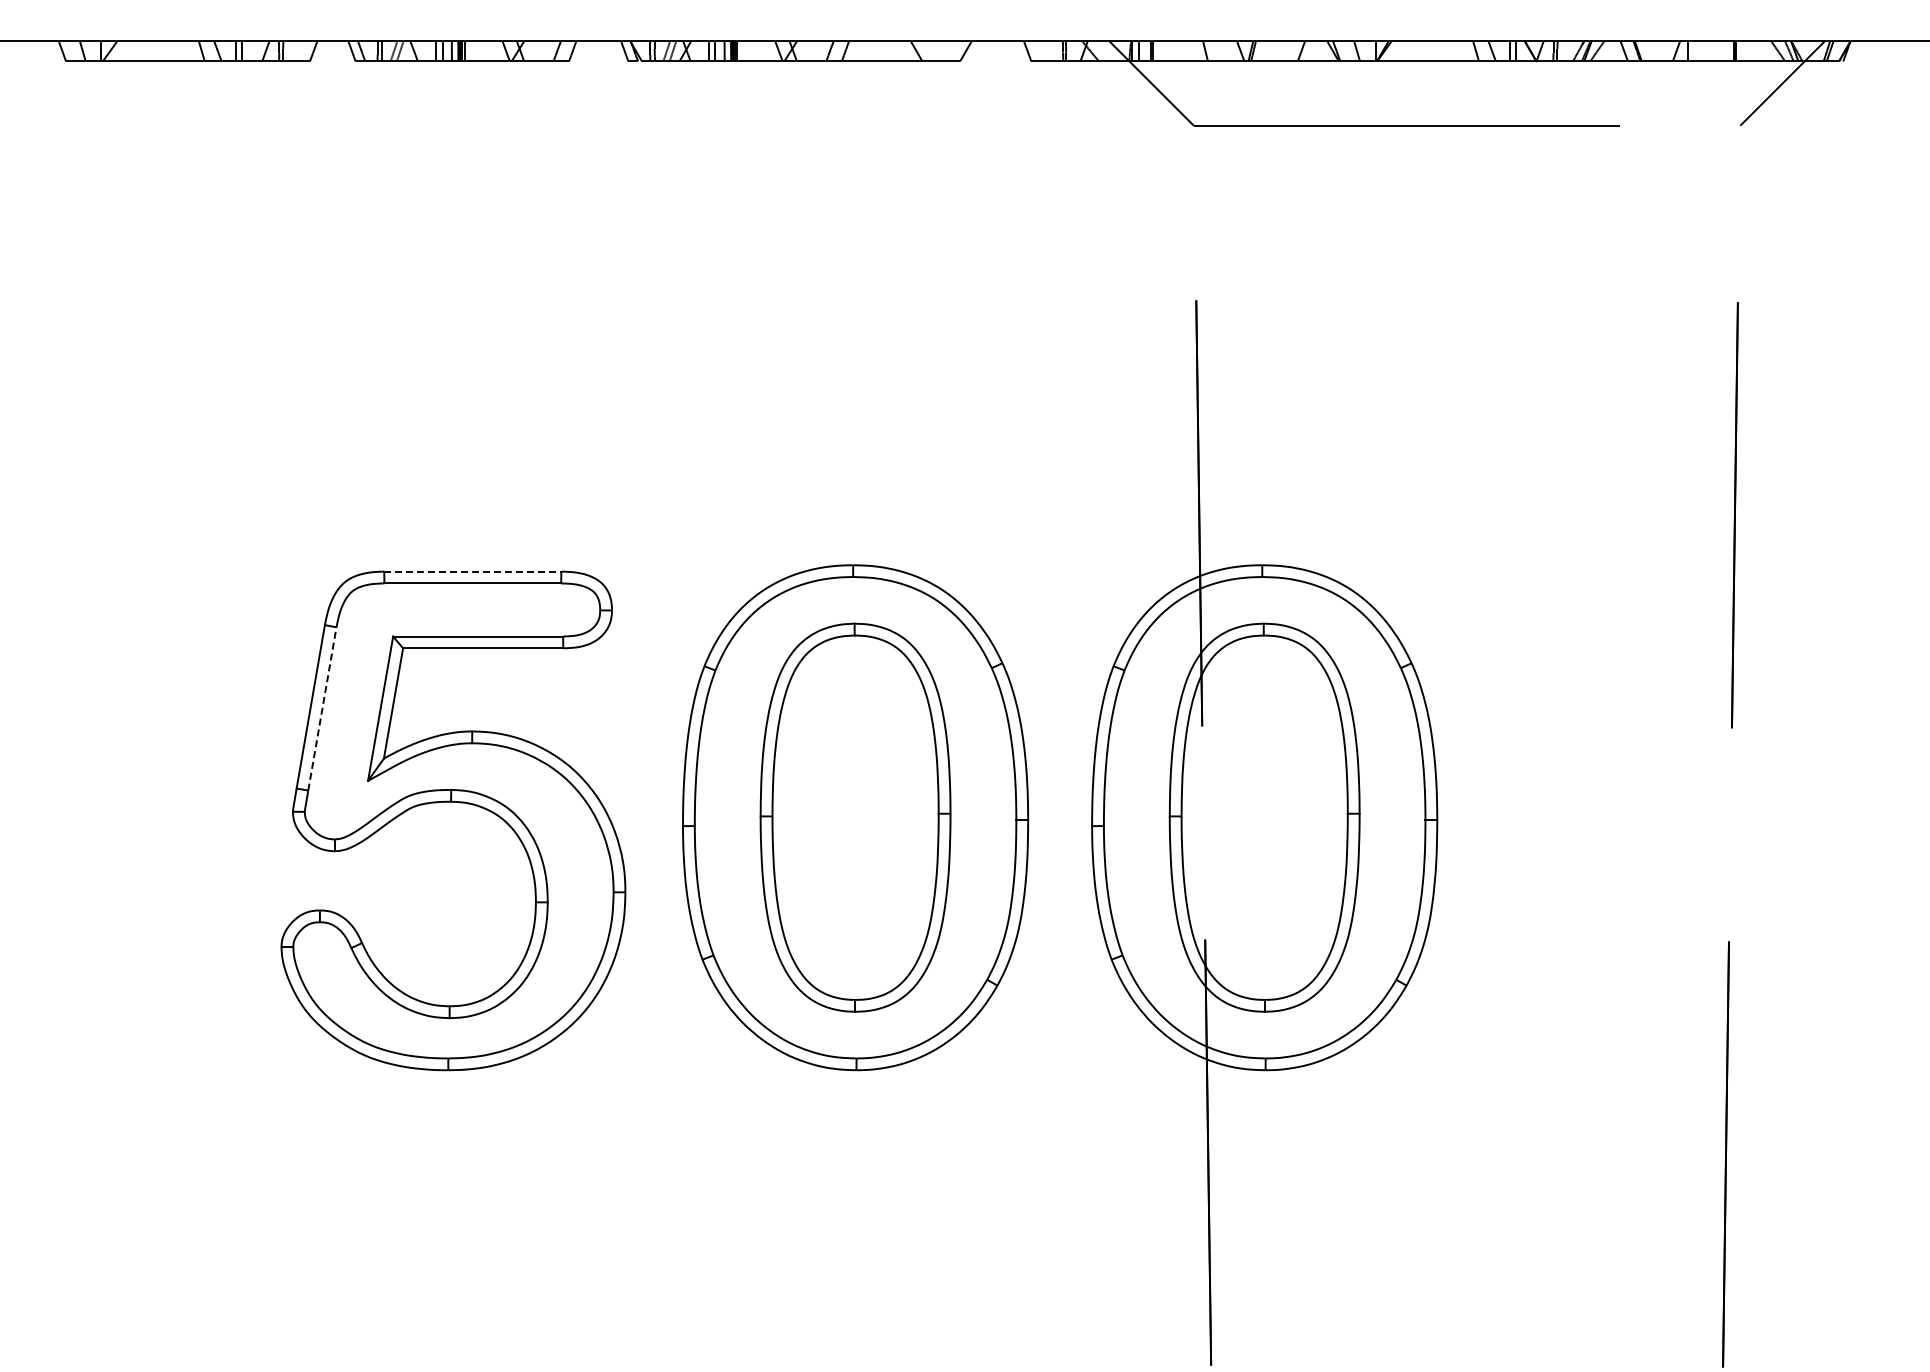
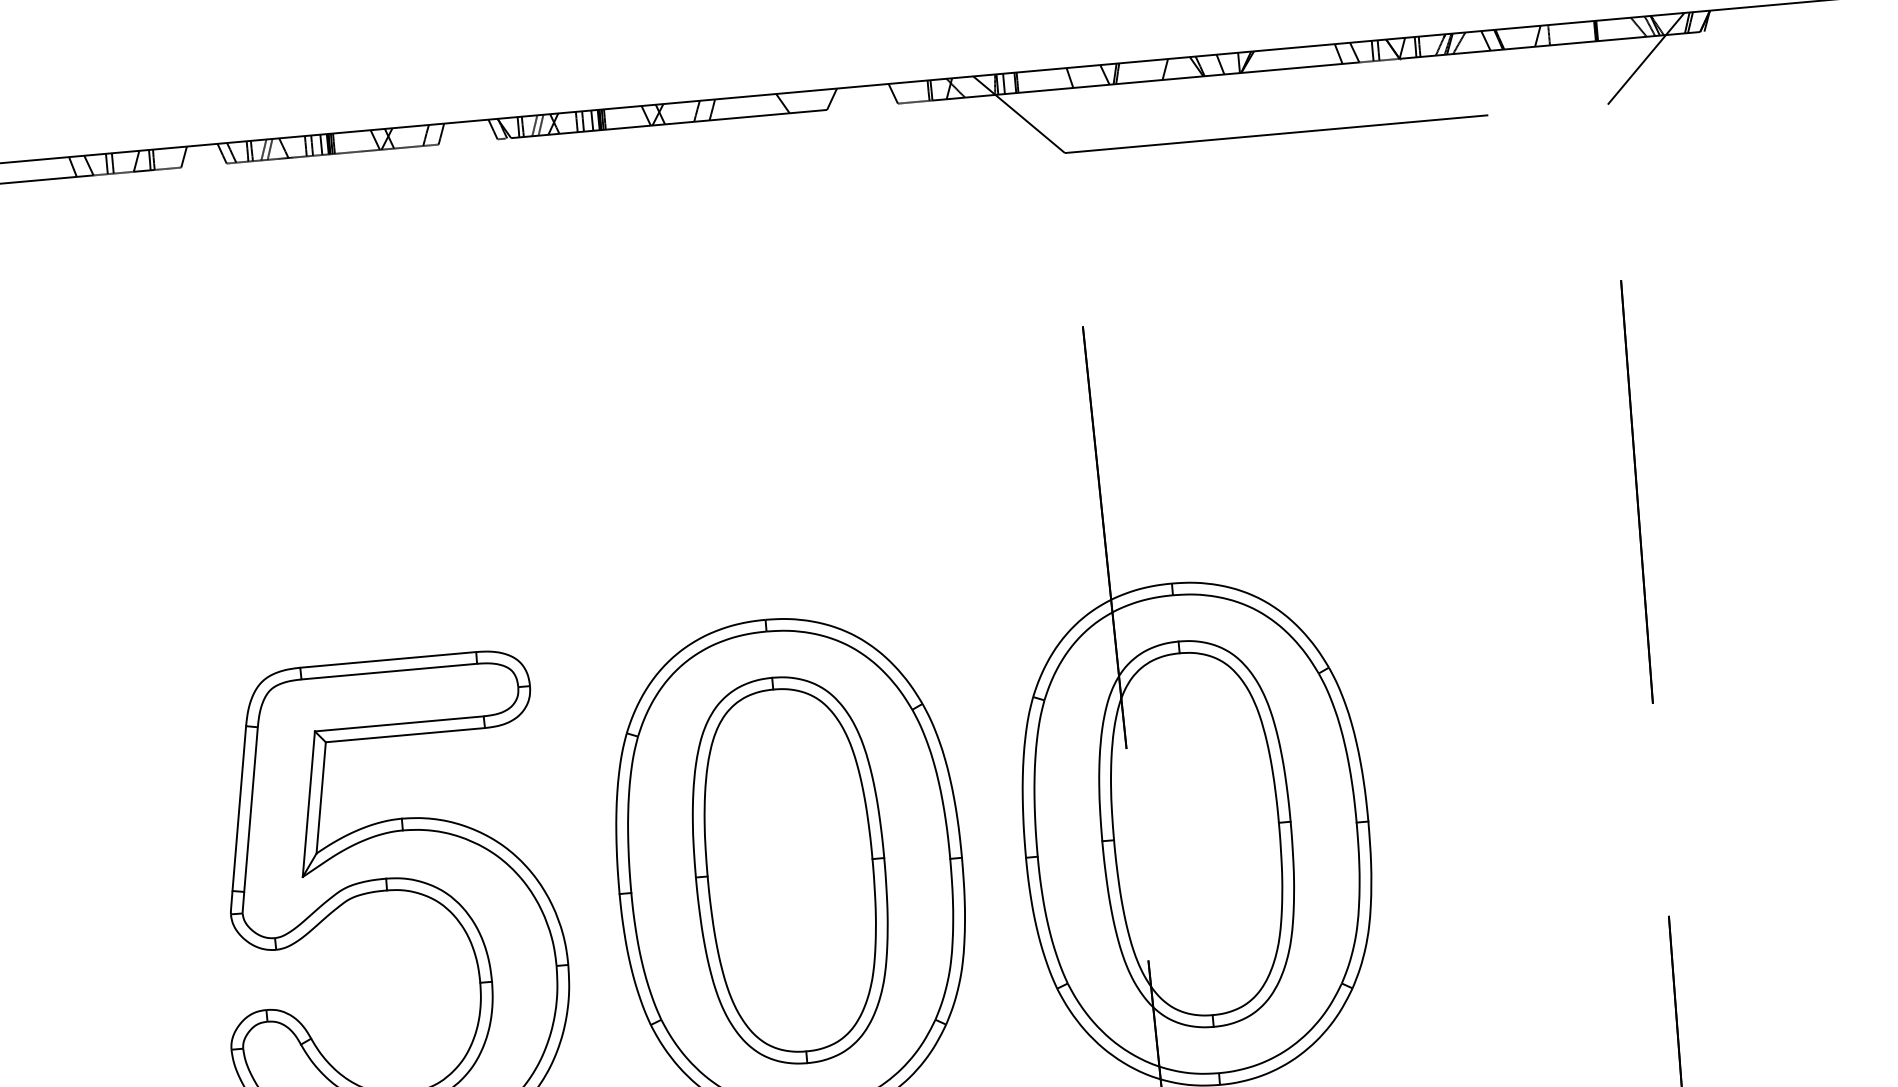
line: (472, 571) -> (387, 659), dashed -> solid
line: (322, 708) -> (251, 809), dashed -> solid

